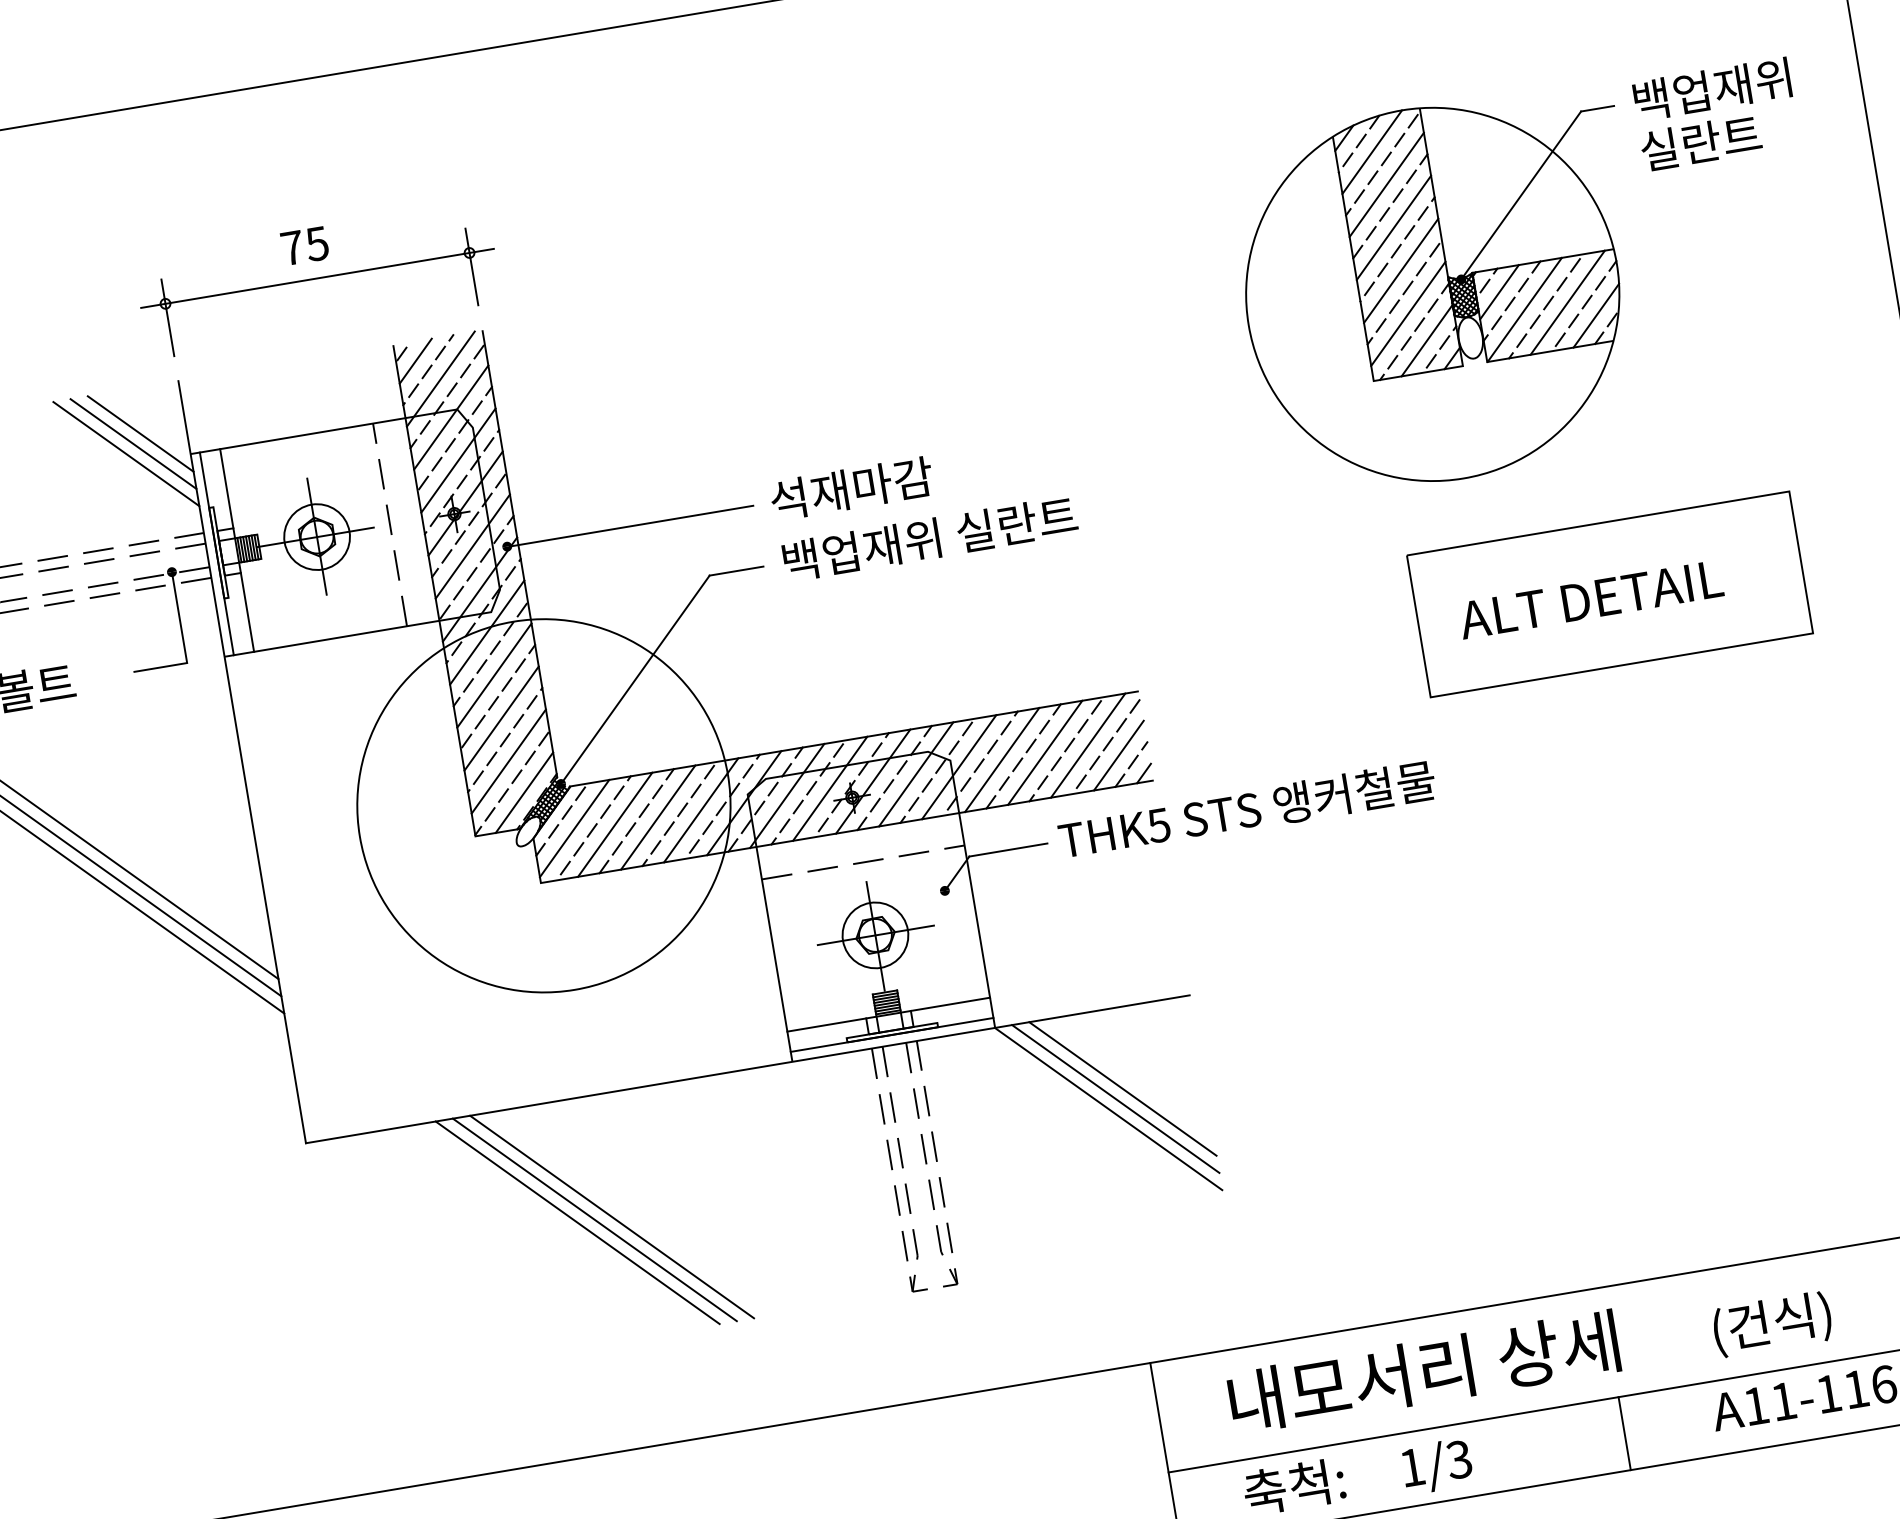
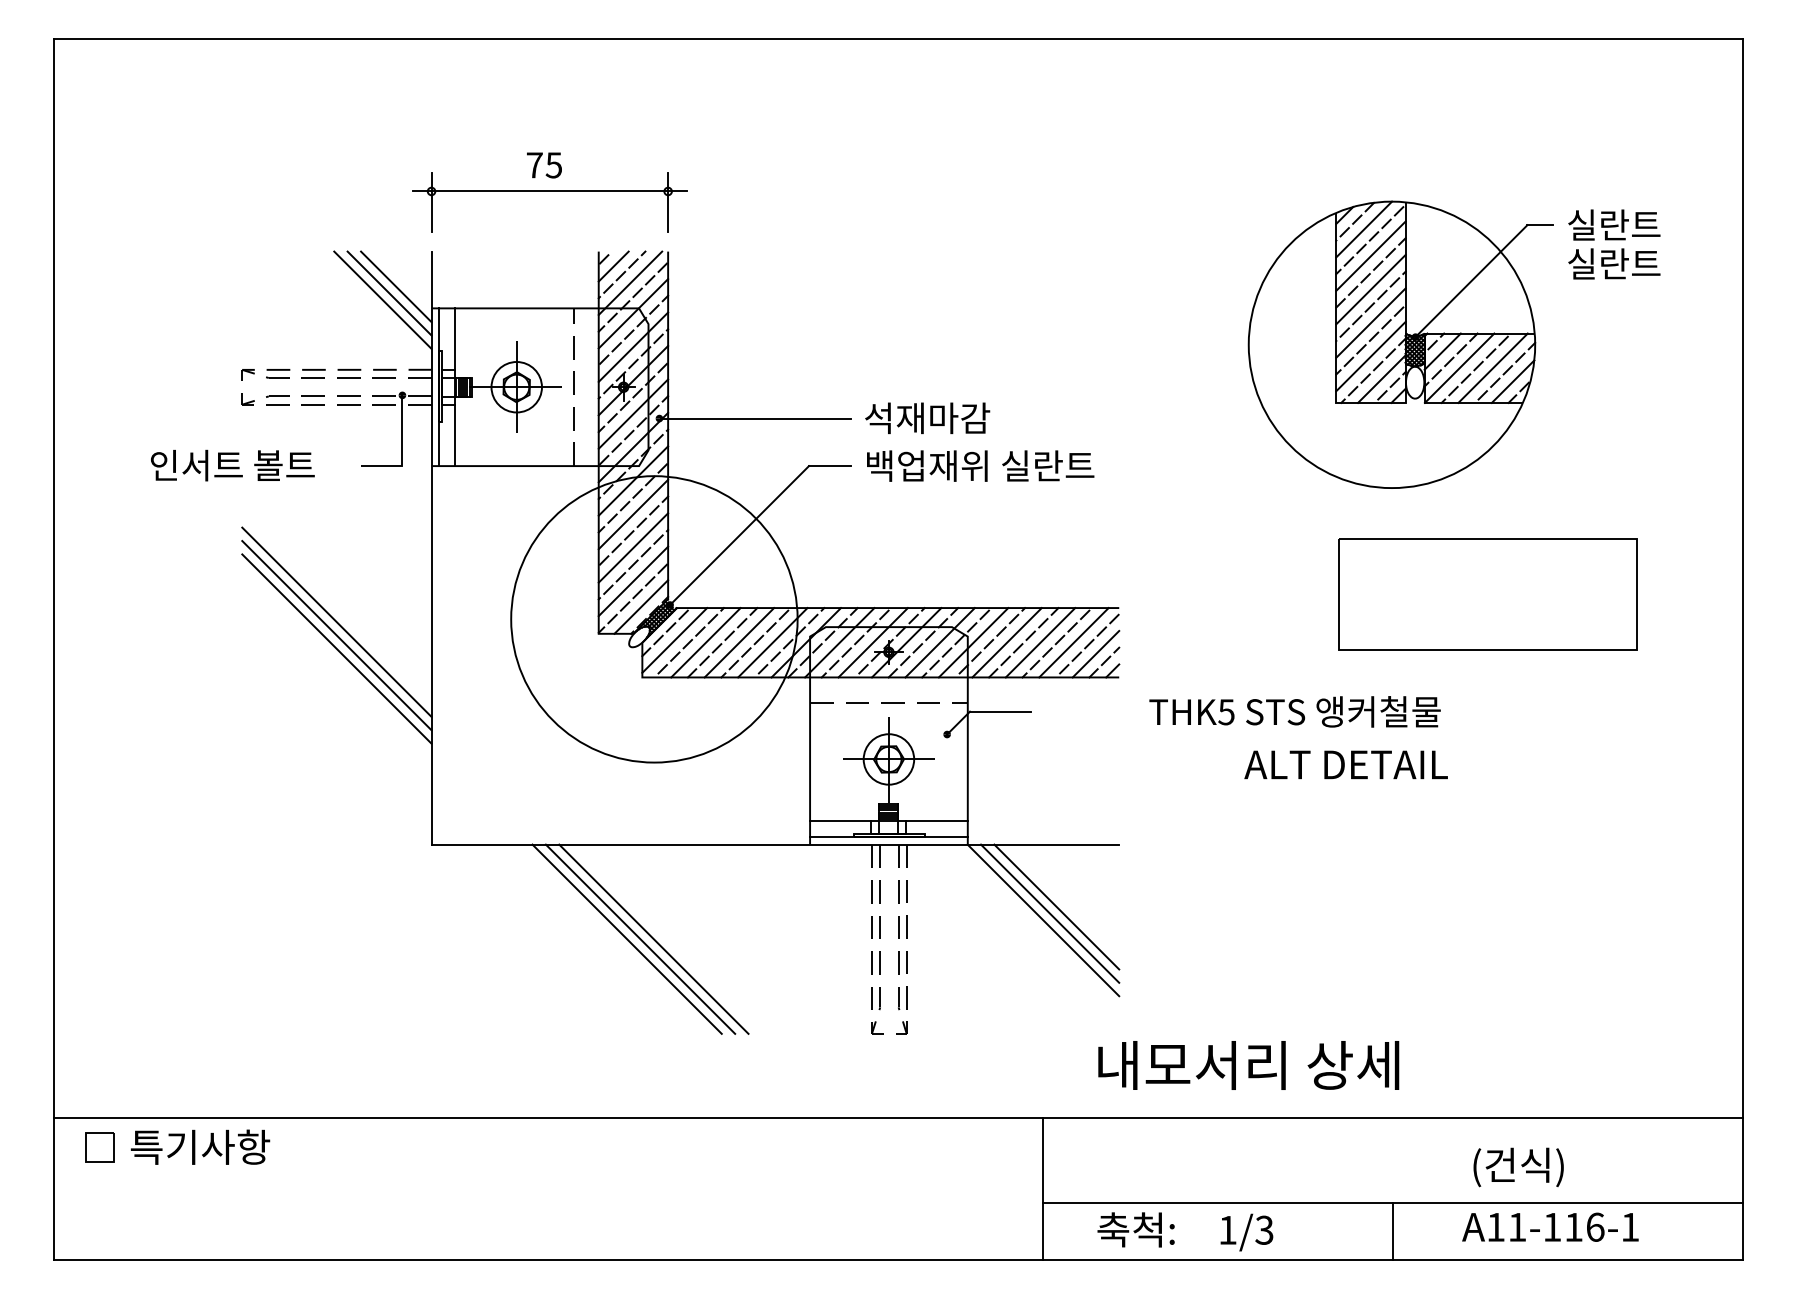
text: (1710, 88) -> (1628, 224), 백업재위 -> 실란트
text: (1590, 599) -> (1345, 764), moved
text: (1246, 810) -> (1294, 711), moved
text: (1423, 1372) -> (1248, 1065), moved

